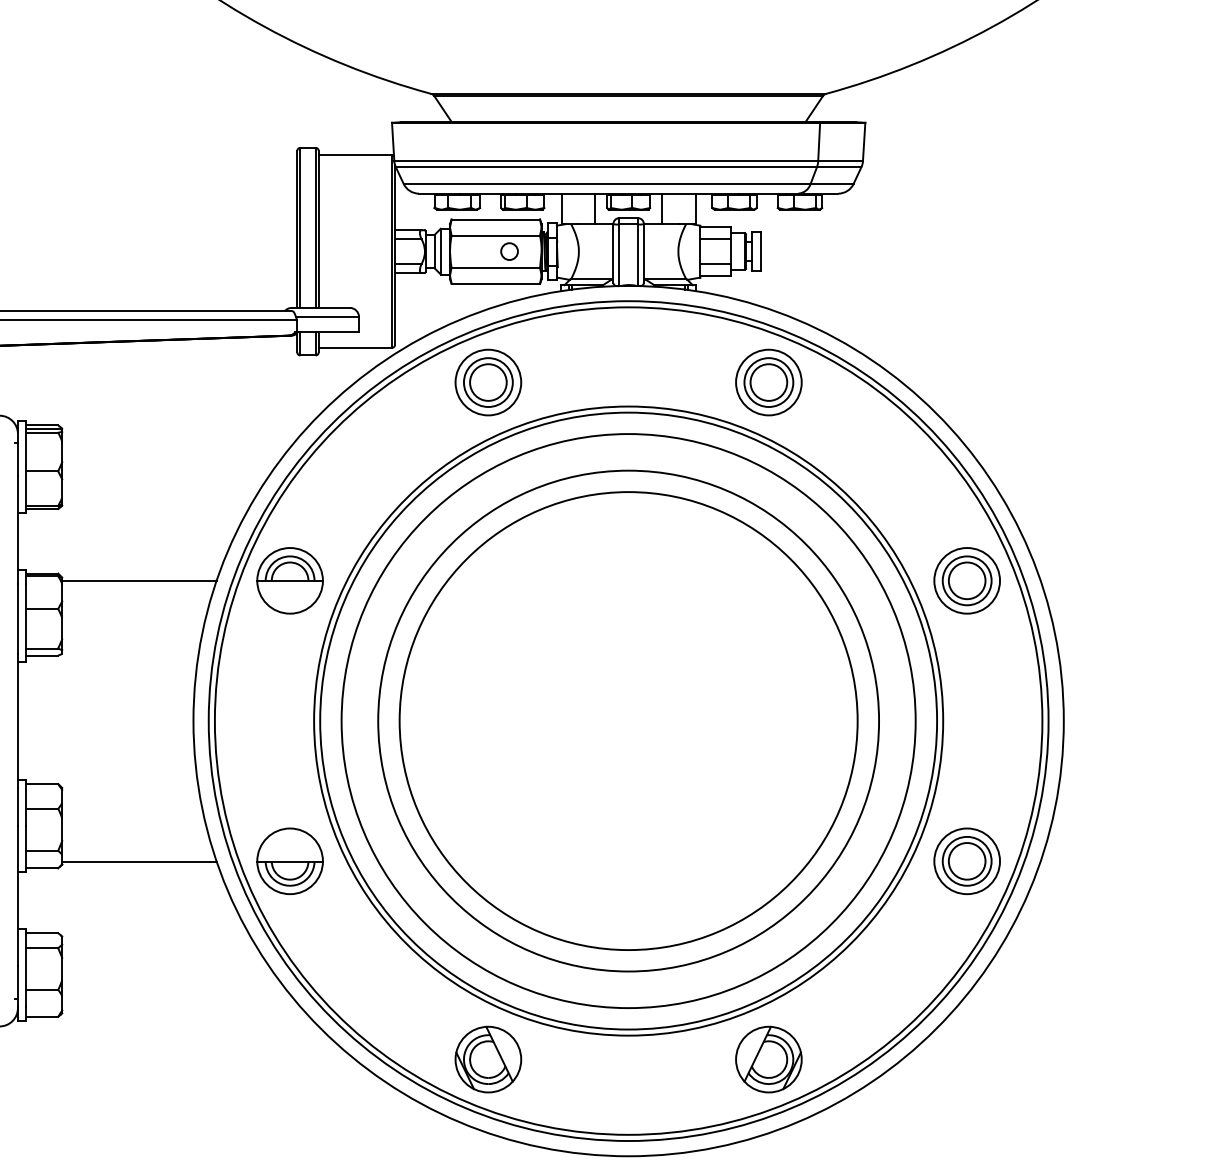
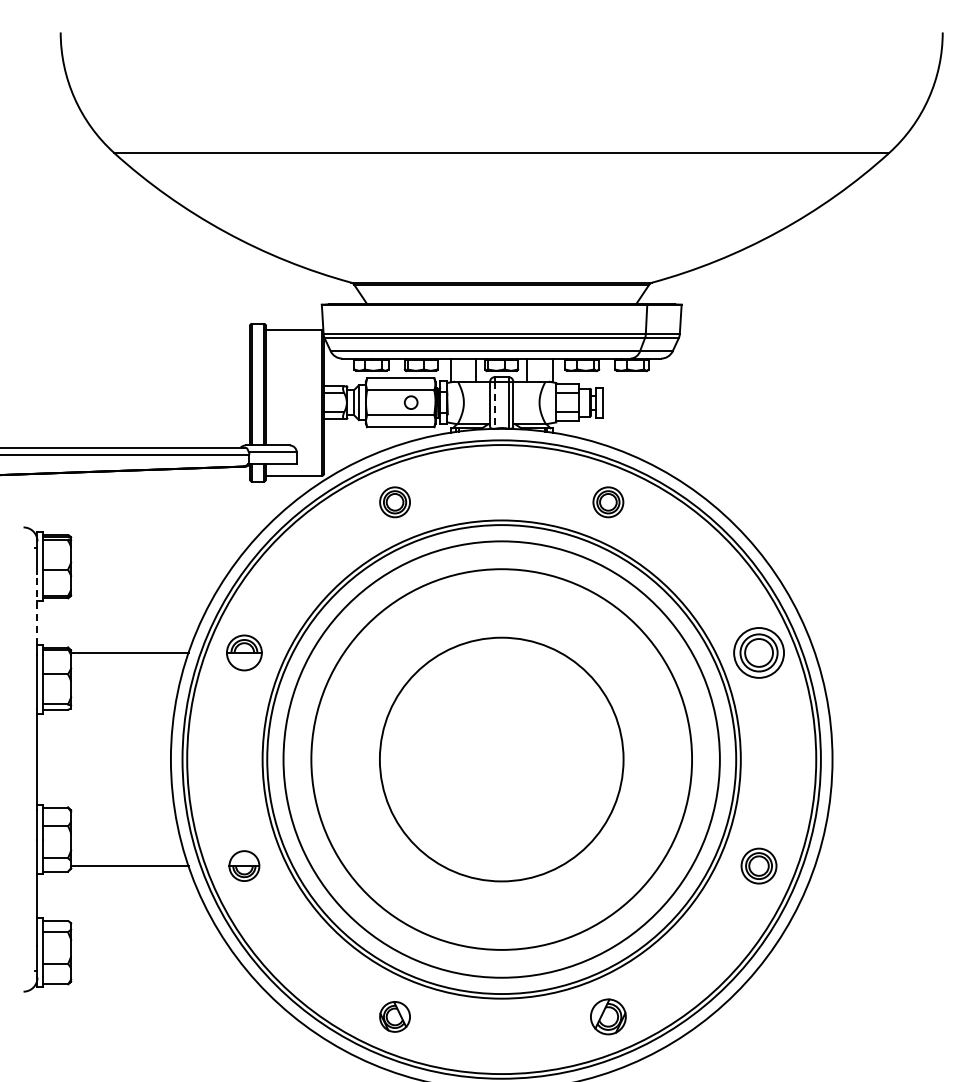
line: (619, 255) -> (494, 405), solid -> dashed
part: (487, 382) -> (394, 502), size x0.6
part: (769, 382) -> (608, 502), size x0.6
line: (17, 523) -> (37, 609), solid -> dashed
part: (290, 580) -> (244, 652), size x0.7
circle: (628, 721) -> (501, 759), size x0.7
part: (290, 860) -> (244, 865), size x0.6
part: (966, 860) -> (758, 865), size x0.7
part: (487, 1059) -> (394, 1016), size x0.6
part: (769, 1059) -> (608, 1016), size x0.7

